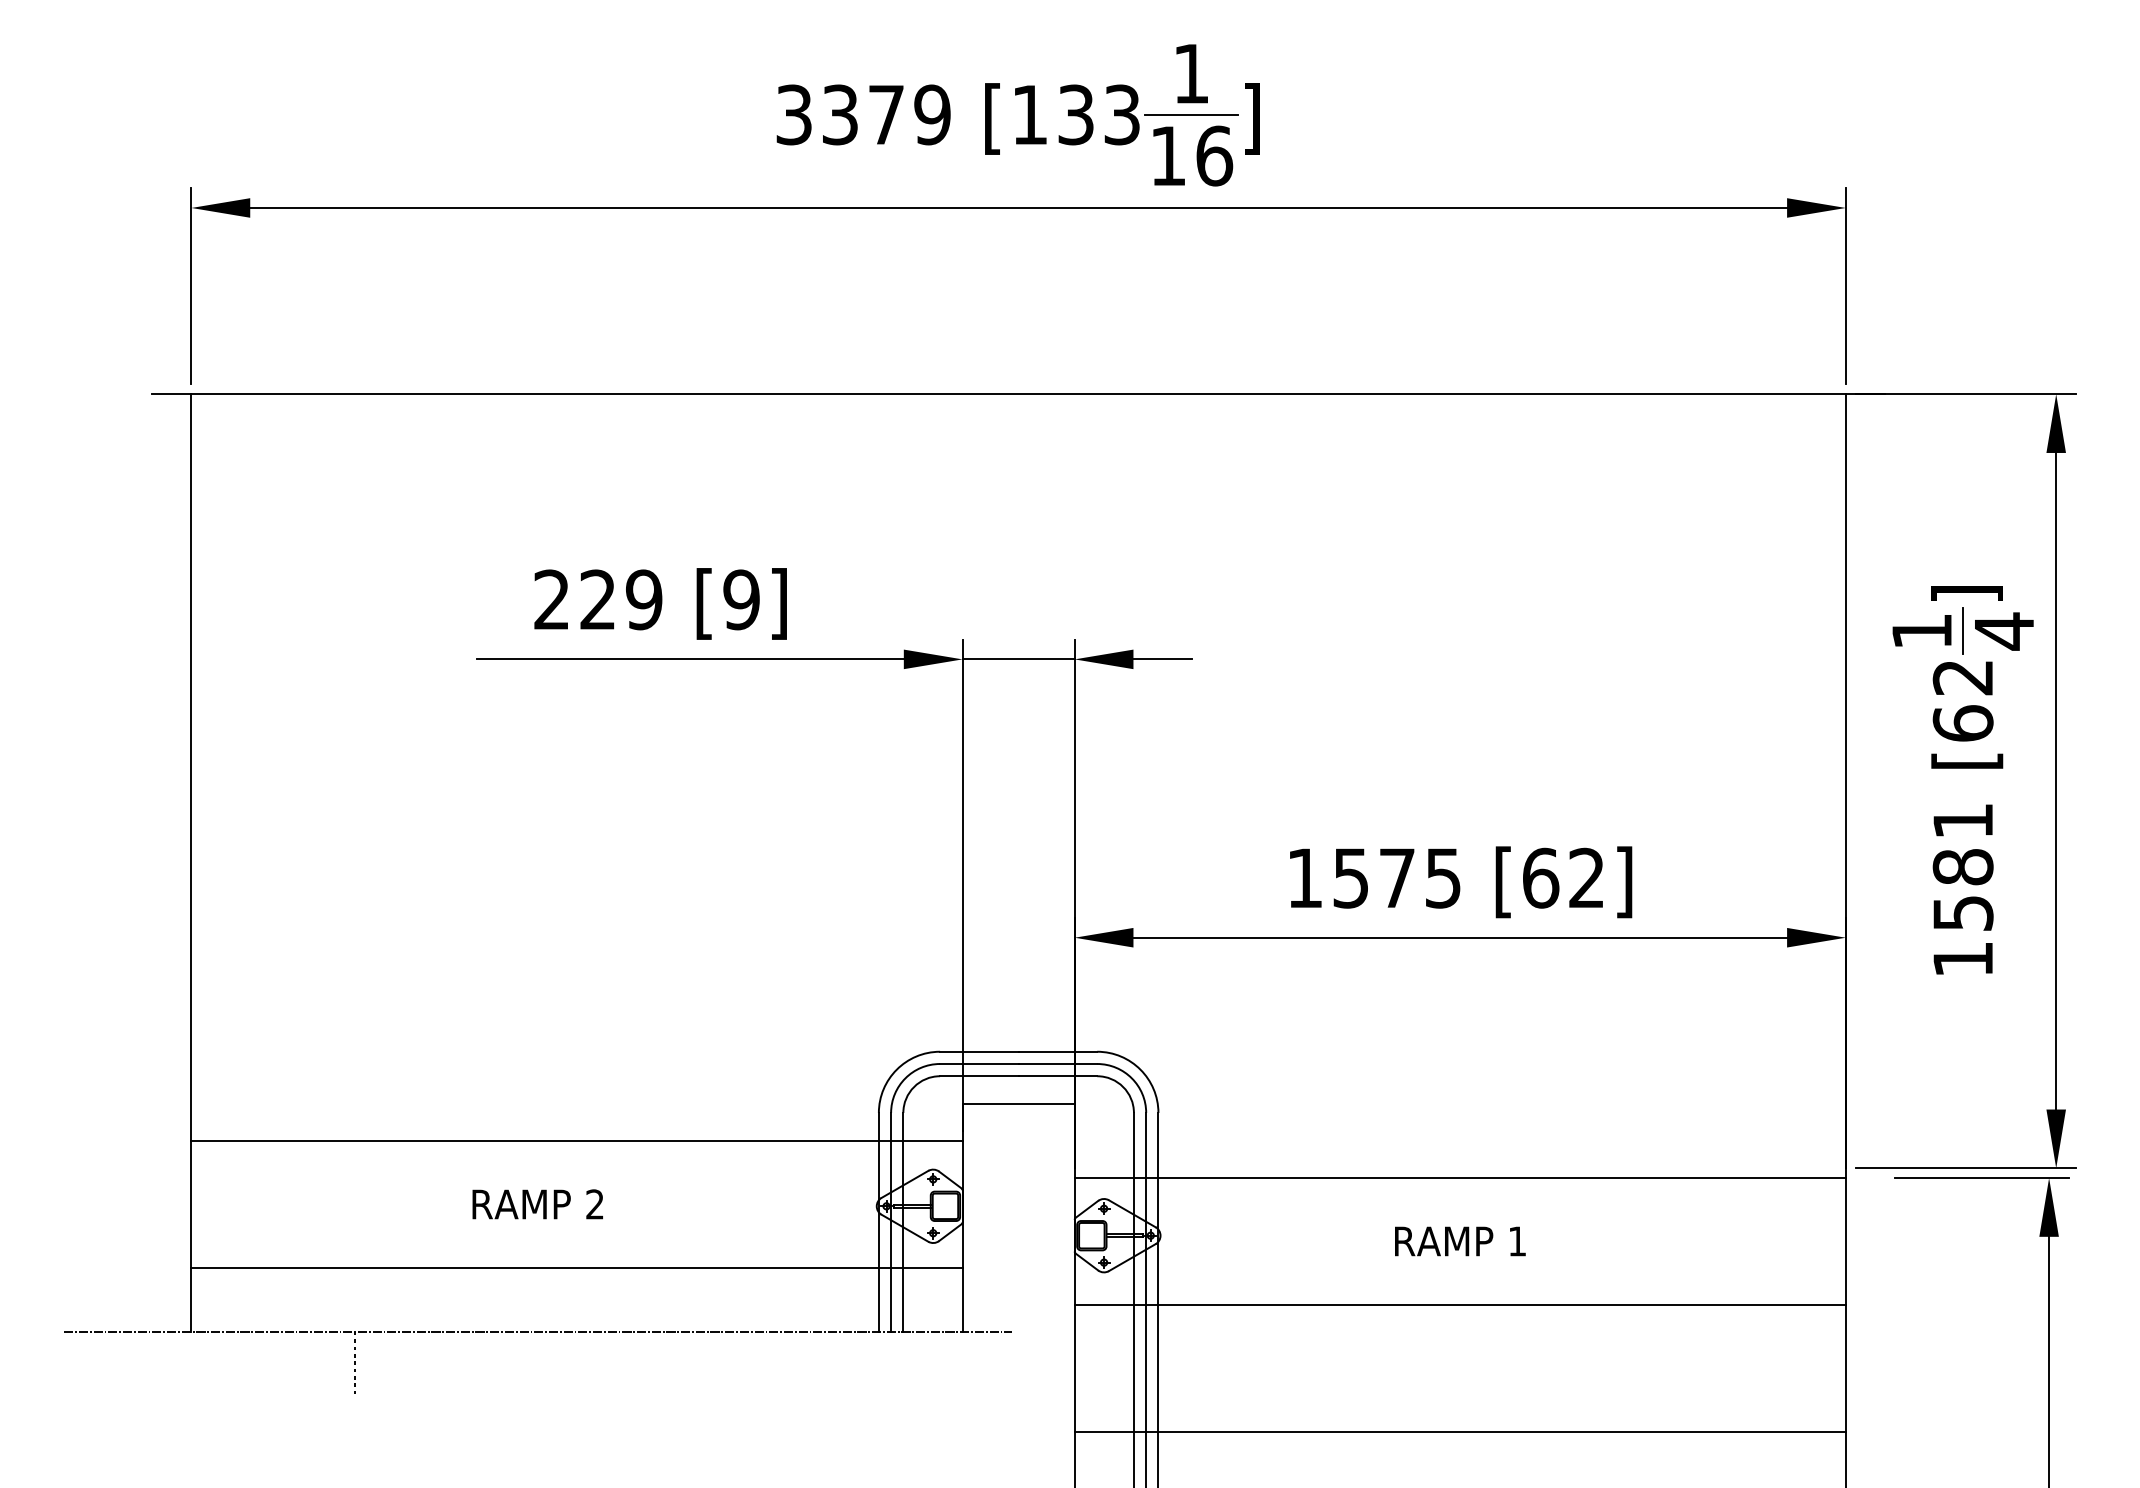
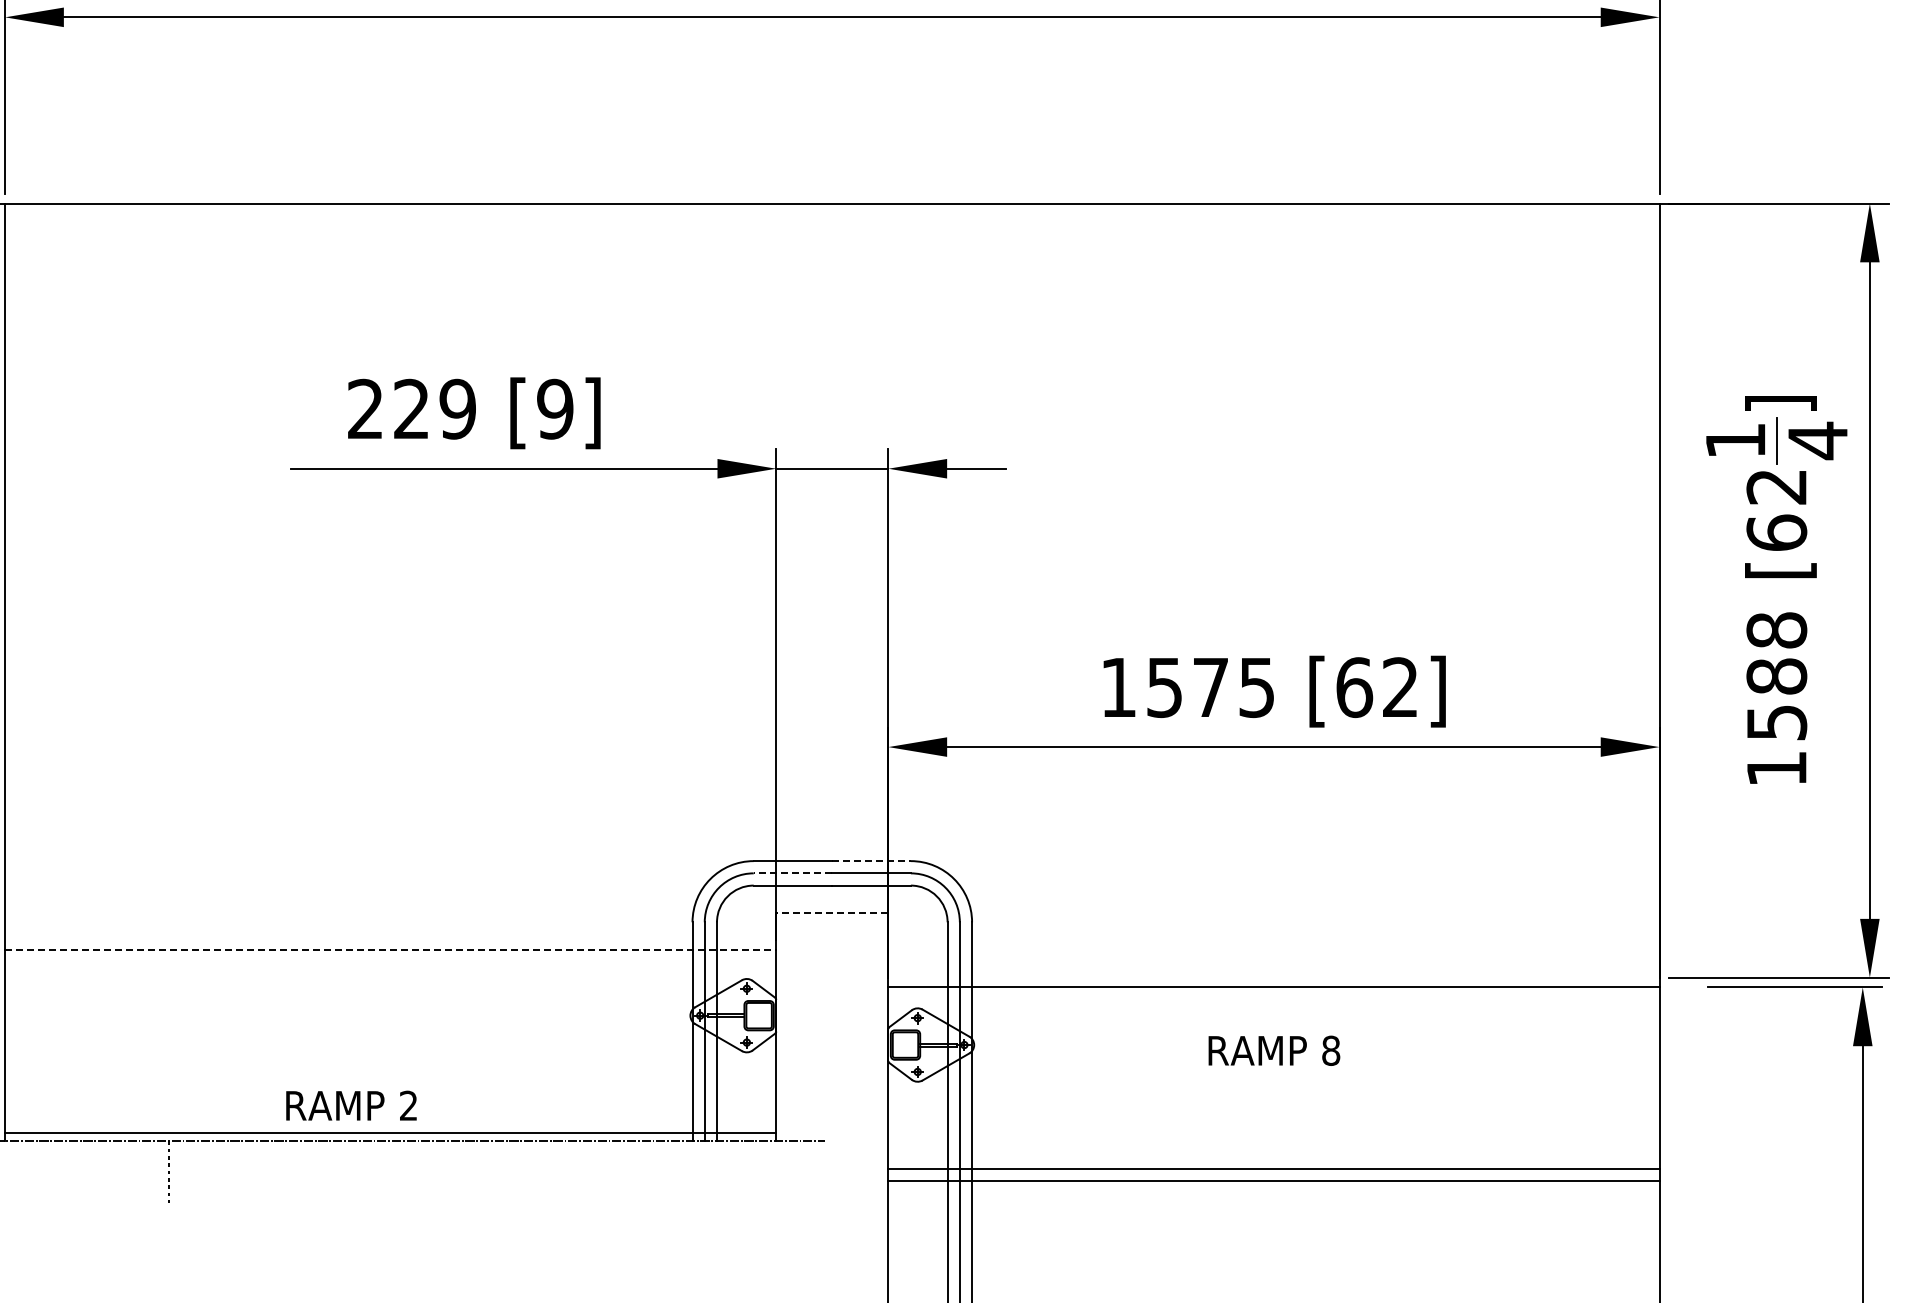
text: (1962, 821) -> (1776, 630), 1581 -> 1588
line: (1058, 1051) -> (872, 860), solid -> dashed
line: (978, 1064) -> (792, 873), solid -> dashed
line: (1018, 1103) -> (832, 912), solid -> dashed
line: (577, 1140) -> (391, 949), solid -> dashed
text: (537, 1204) -> (351, 1105), moved
text: (1517, 1241) -> (1331, 1050), 1 -> 8
line: (576, 1268) -> (390, 1132), moved
line: (1459, 1304) -> (1273, 1168), moved
line: (1459, 1431) -> (1273, 1180), moved

